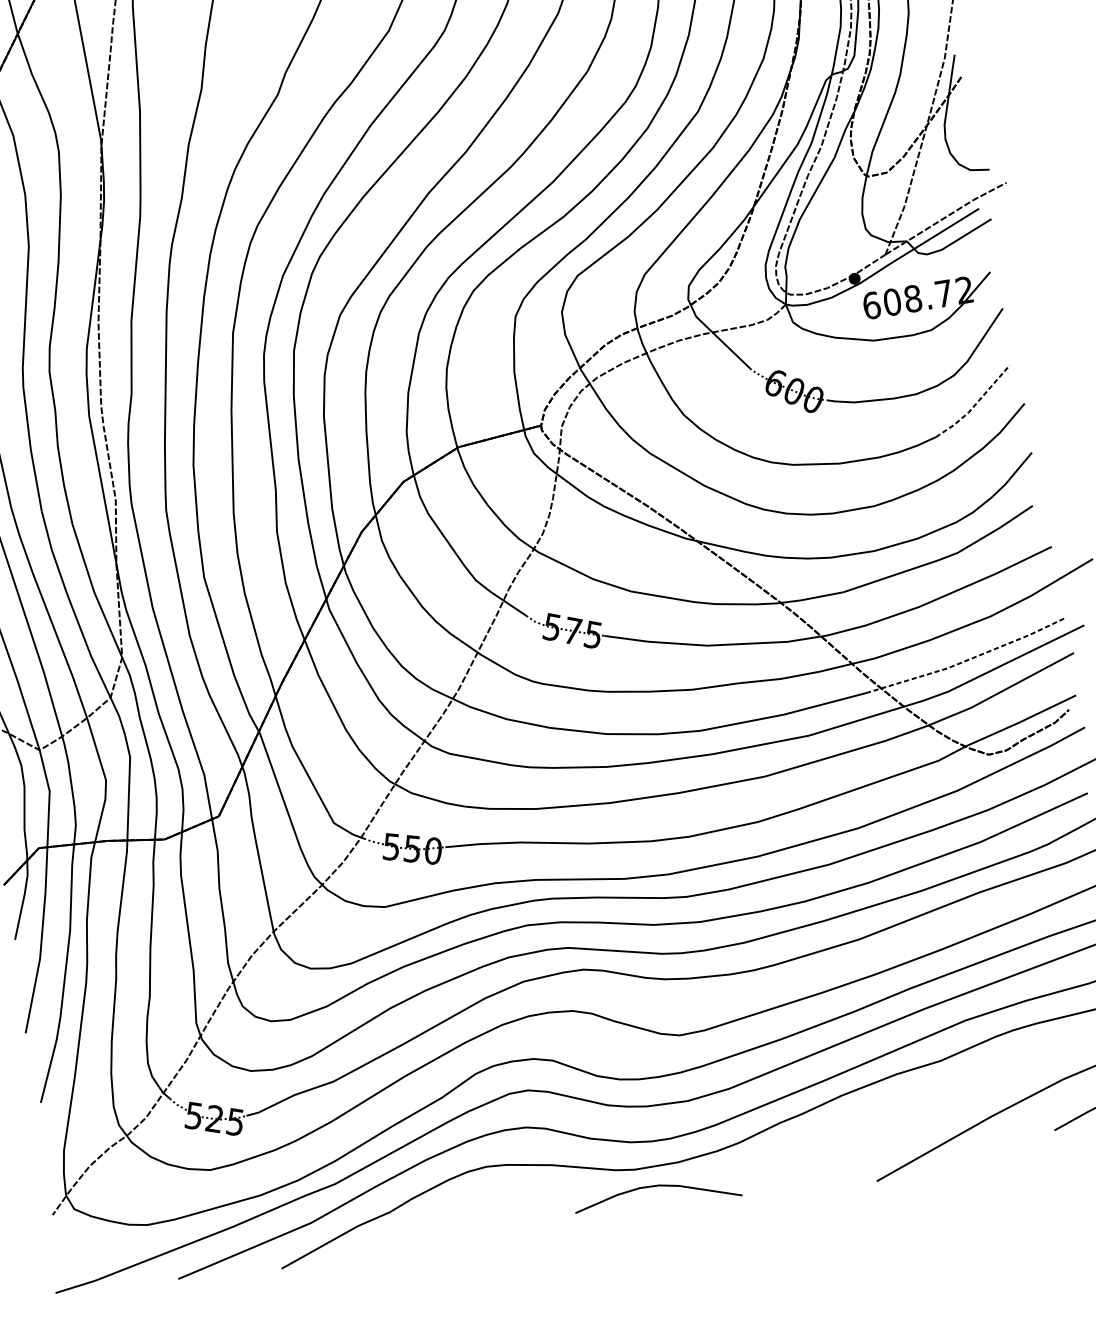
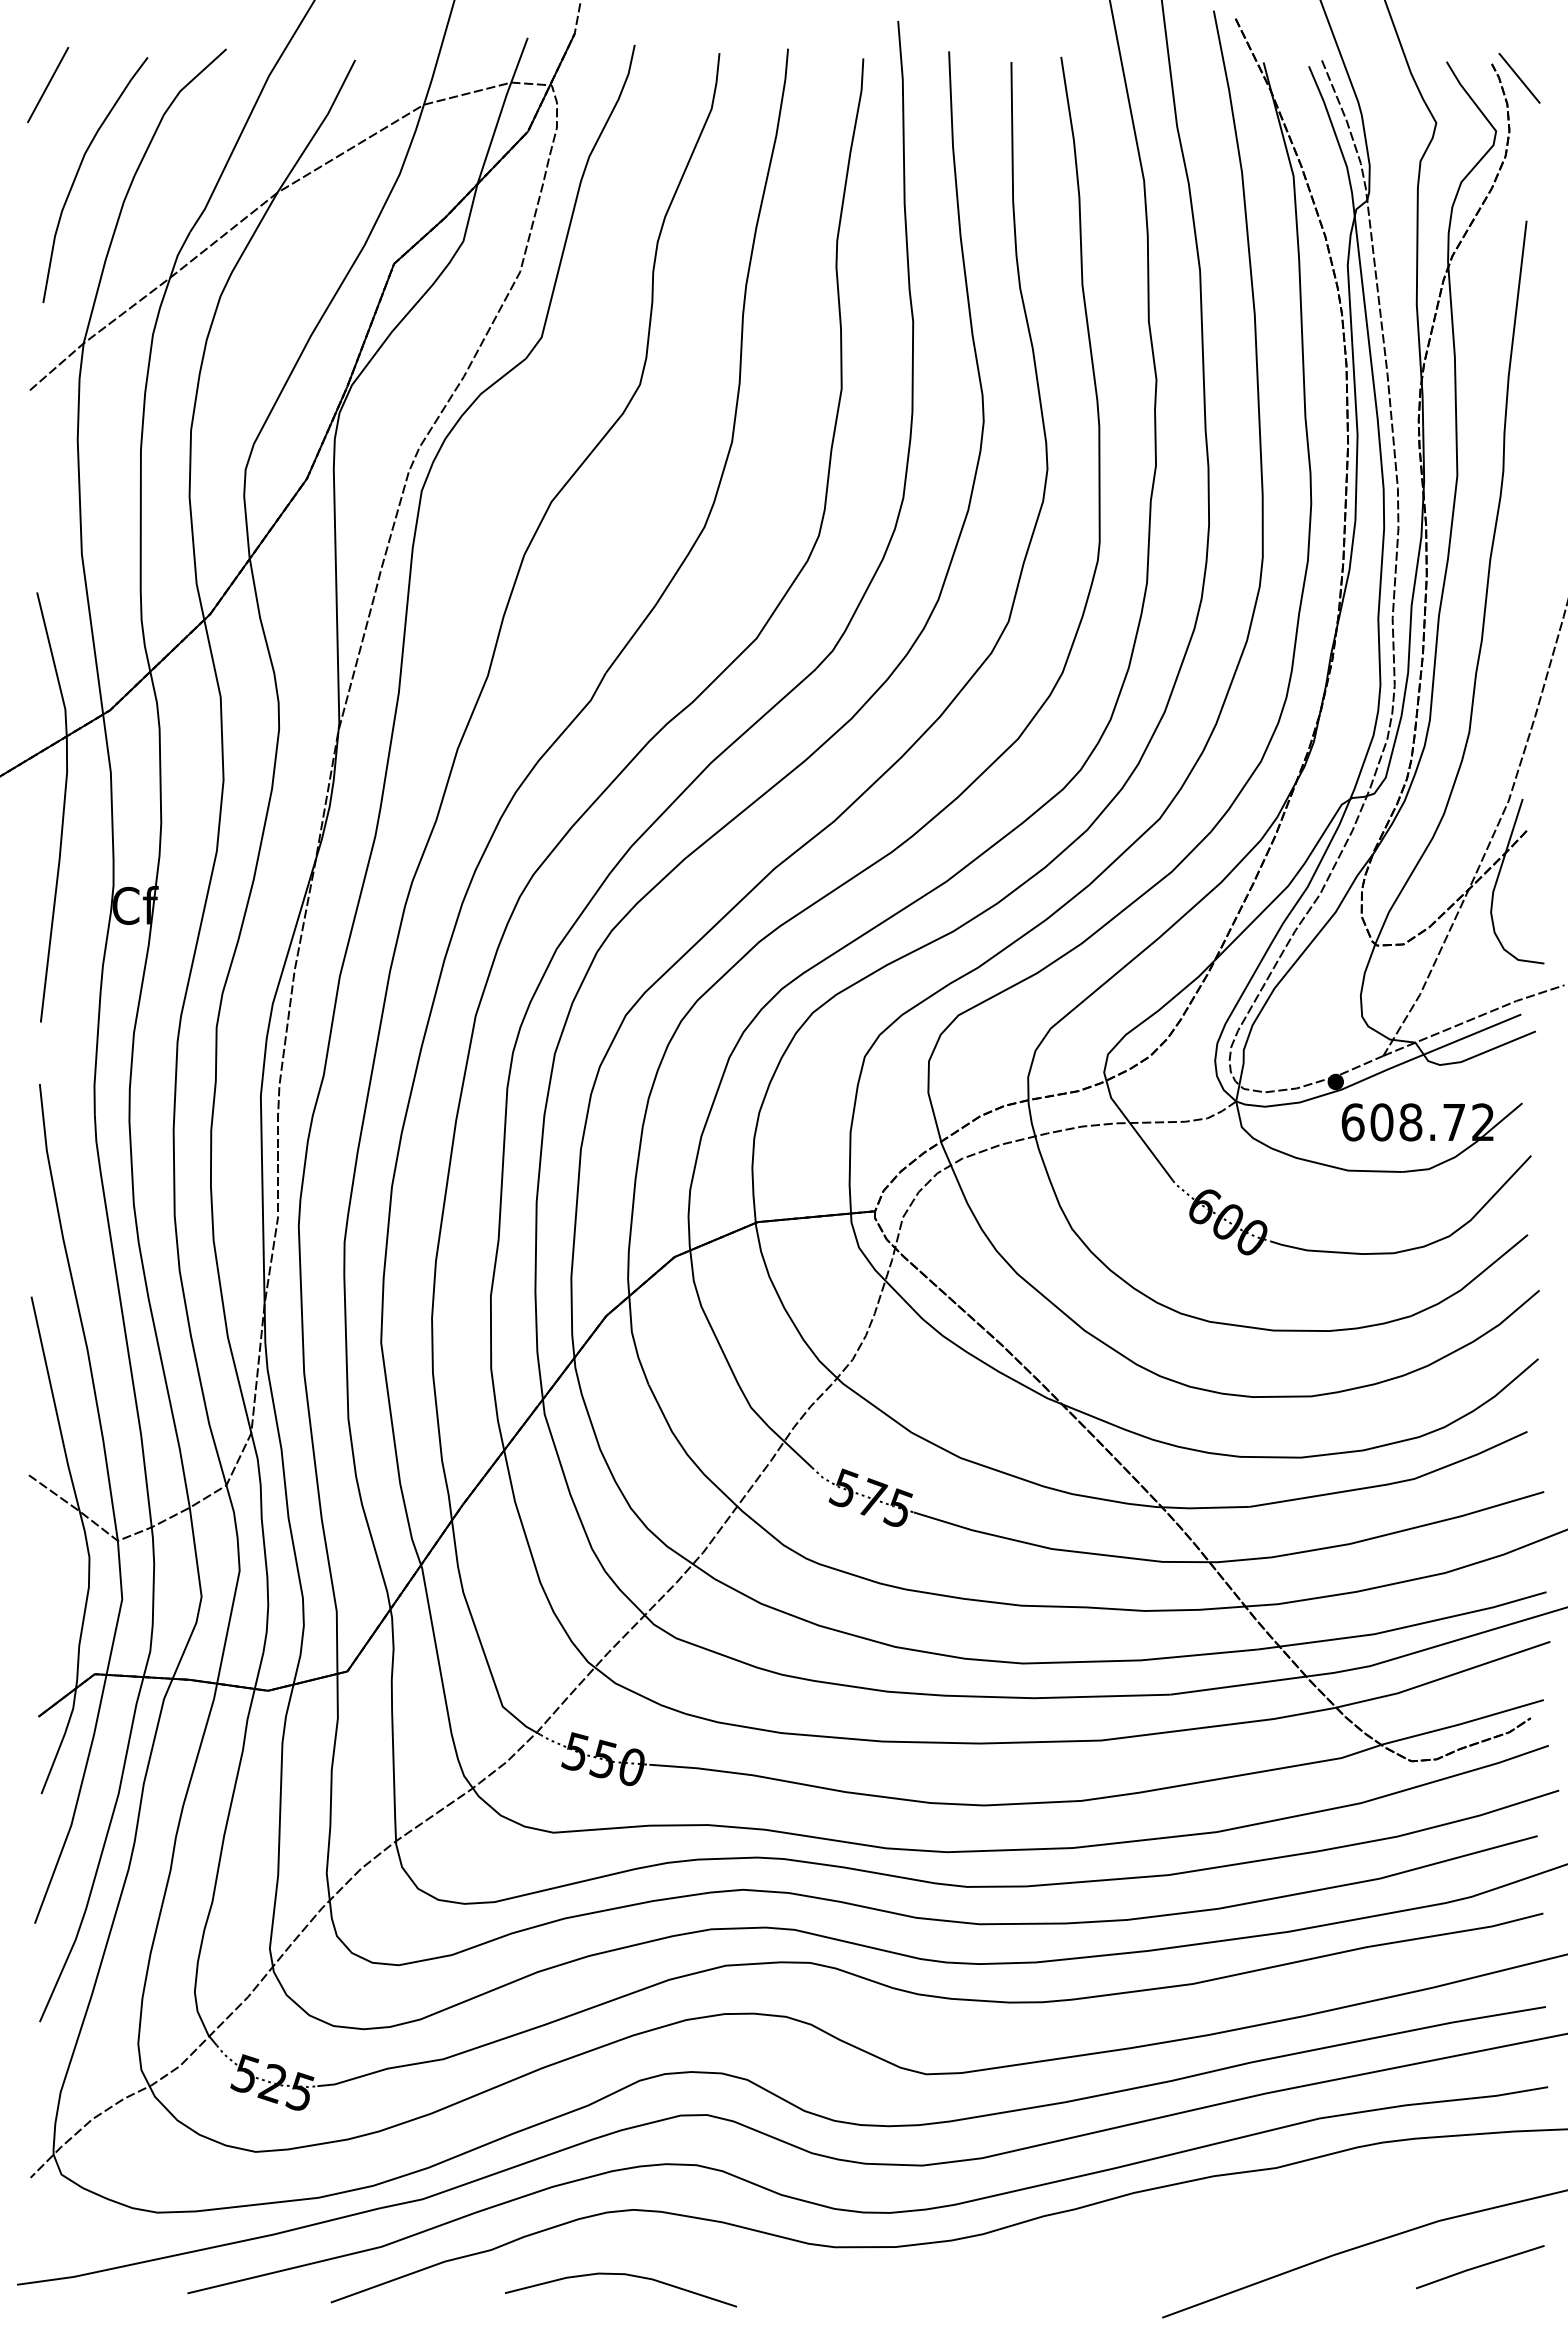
line: (975, 405) -> (1471, 1281), dashed -> solid
line: (967, 660) -> (1403, 1627), dashed -> solid
curve: (657, 1186) -> (623, 2275), moved

